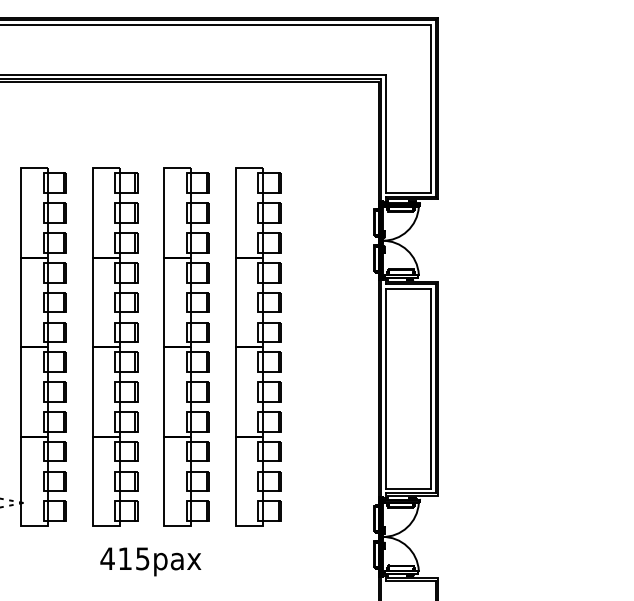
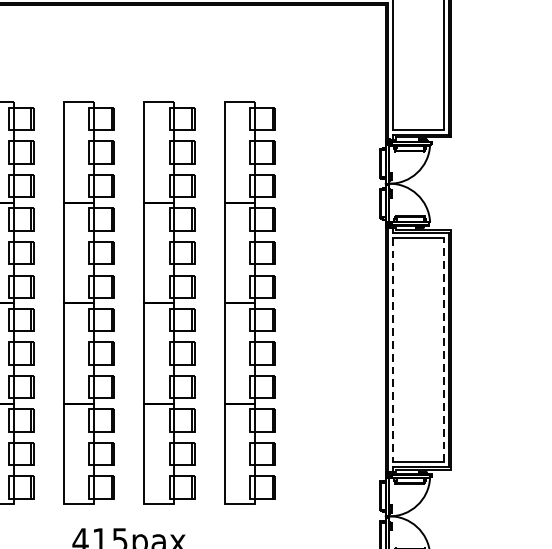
line: (385, 388) -> (392, 349), solid -> dashed
line: (431, 388) -> (444, 349), solid -> dashed

